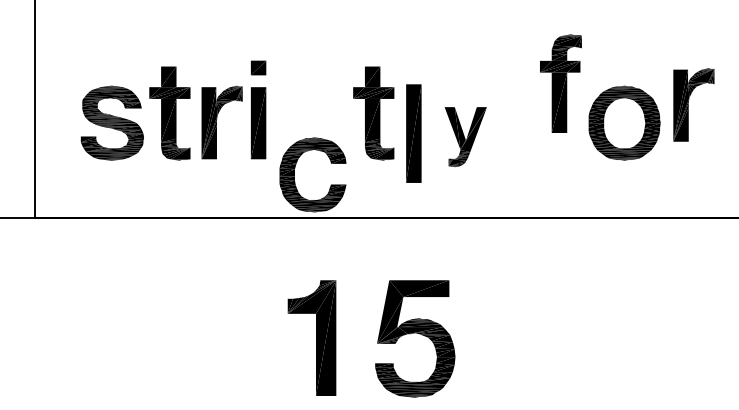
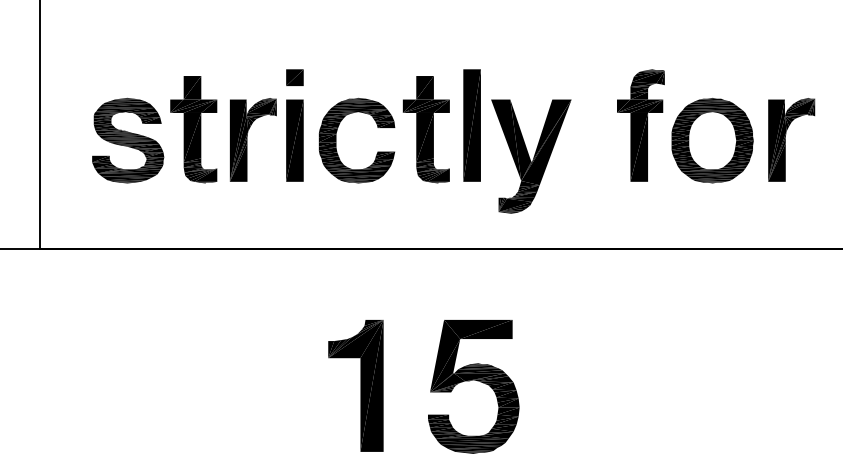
part: (560, 83) -> (640, 125), moved
part: (693, 104) -> (791, 139), moved
part: (413, 133) -> (471, 125), moved
part: (465, 137) -> (531, 156), size x1.67
part: (295, 174) -> (336, 140), moved

